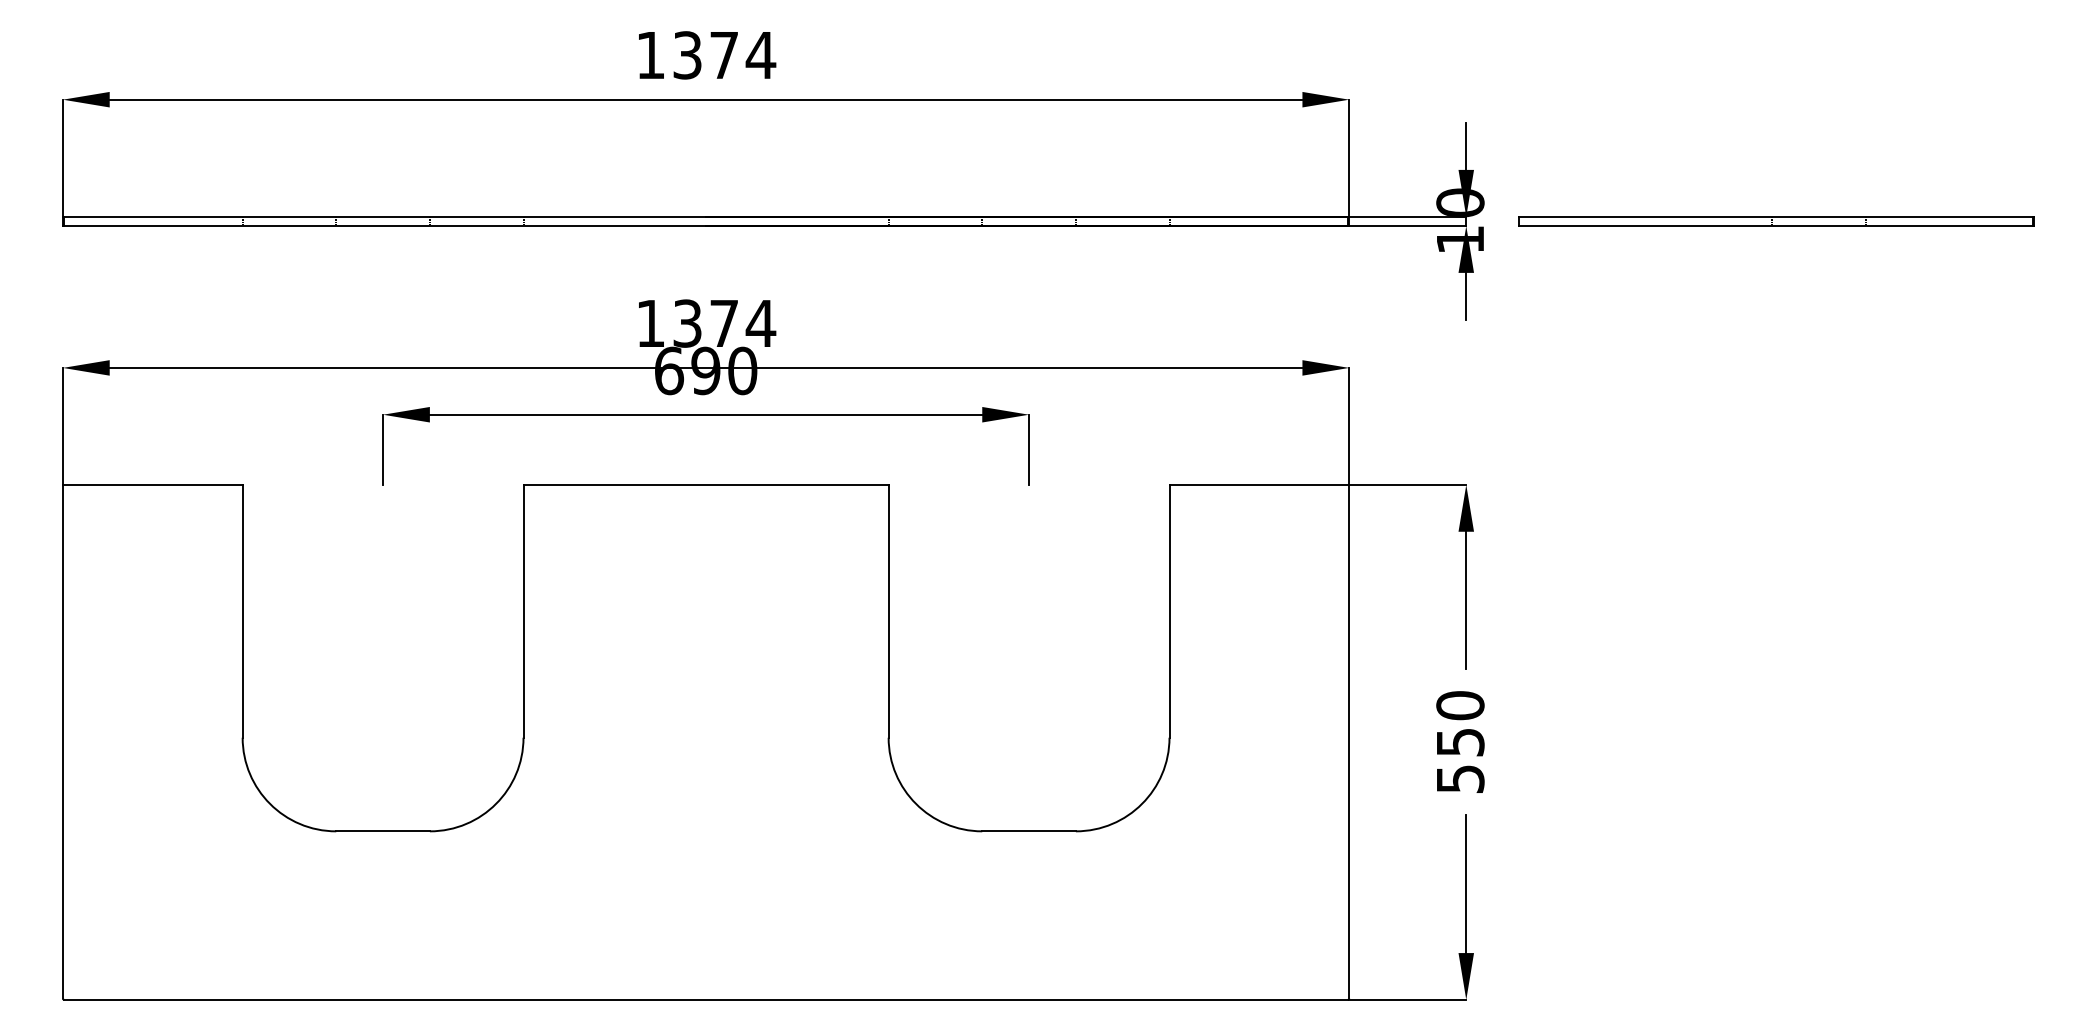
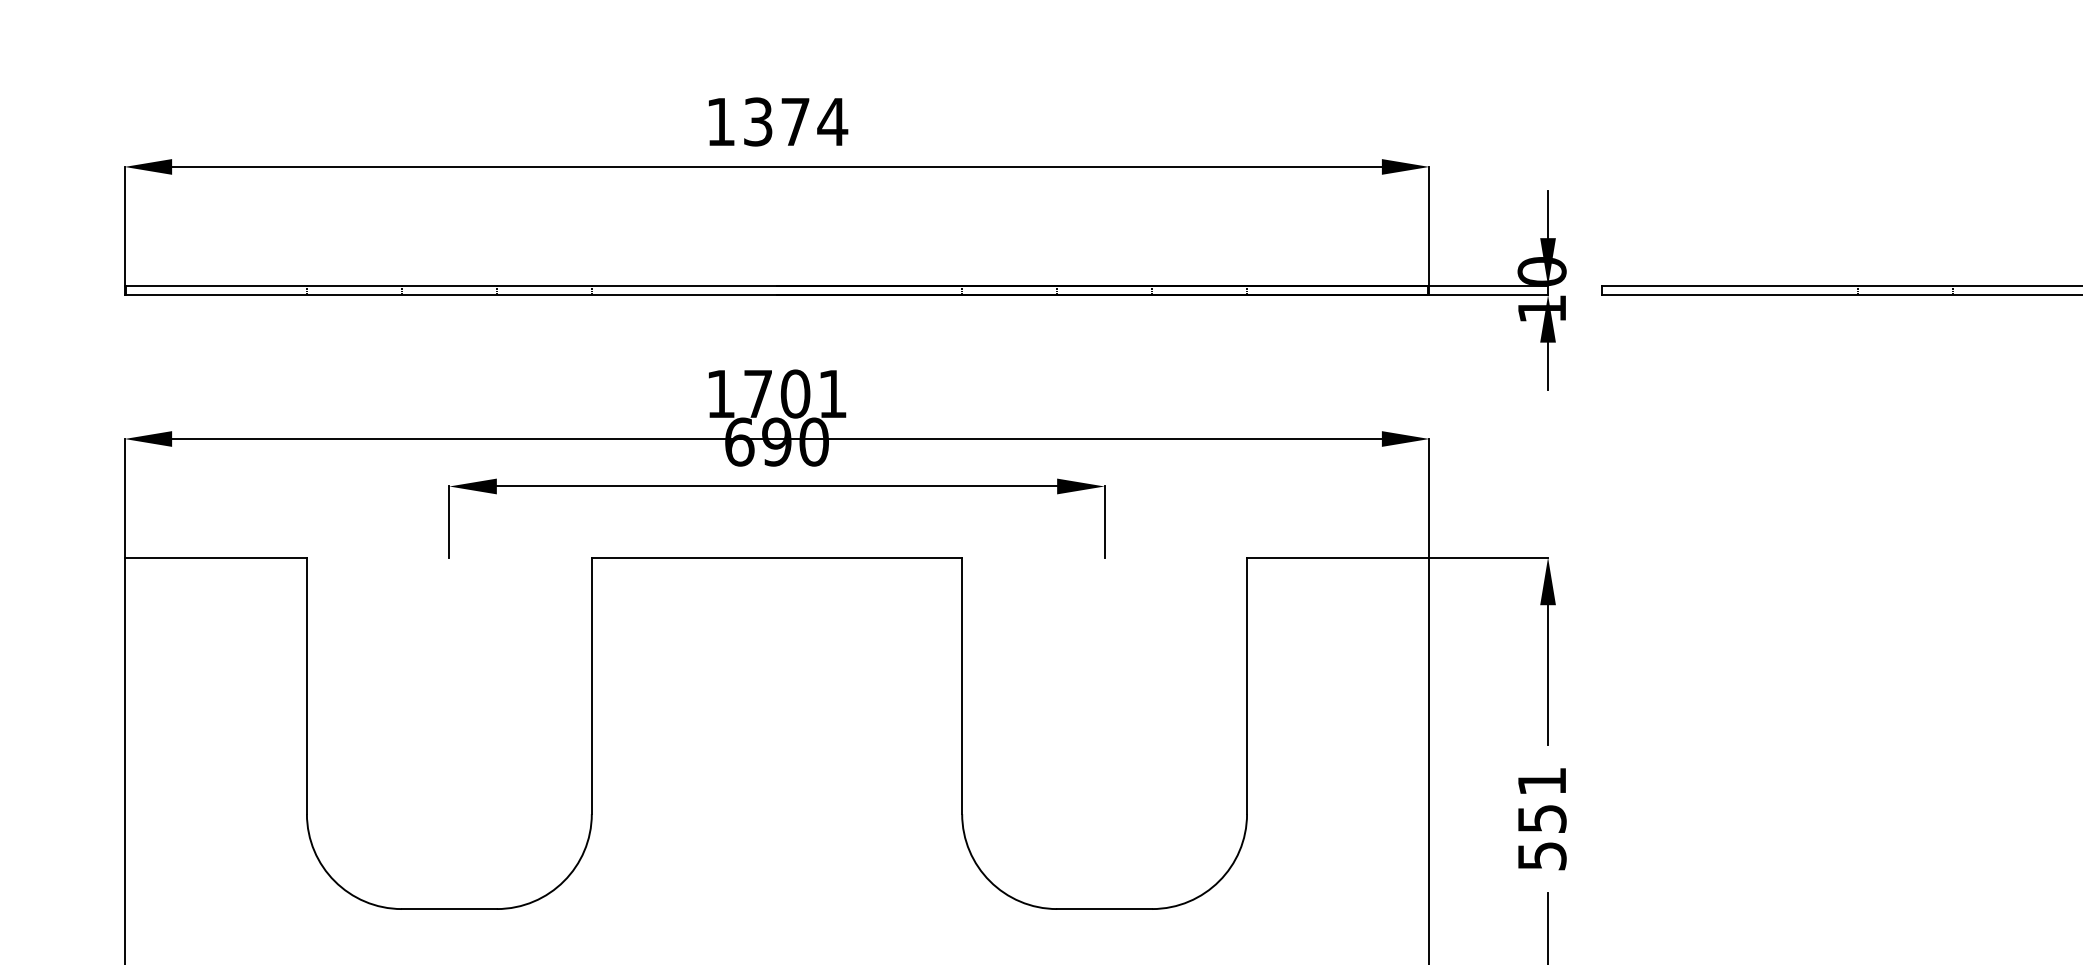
text: (724, 323) -> (795, 393), 1374 -> 1701
text: (1460, 705) -> (1542, 781), 550 -> 551

